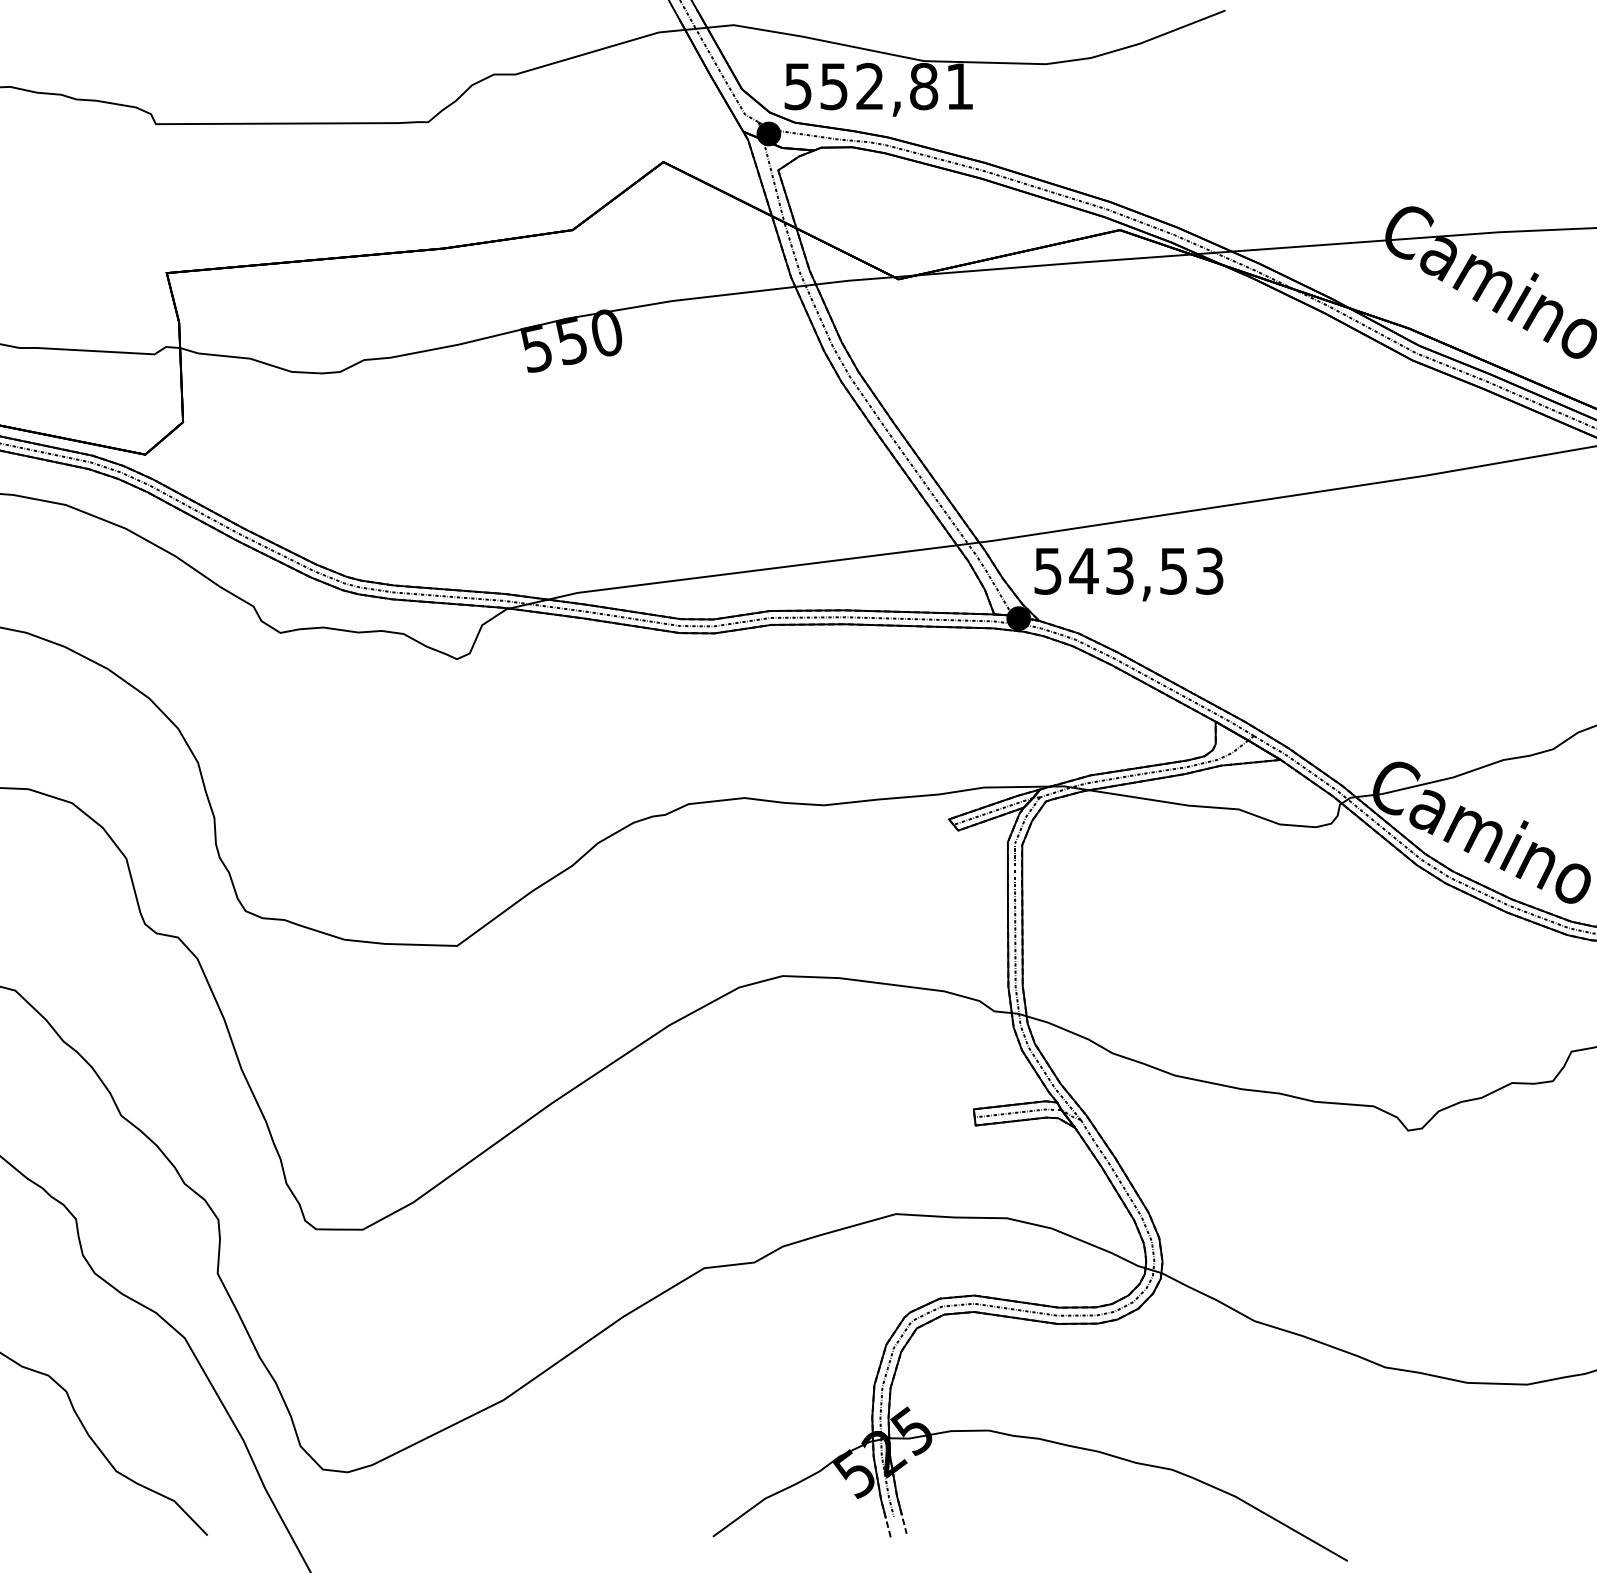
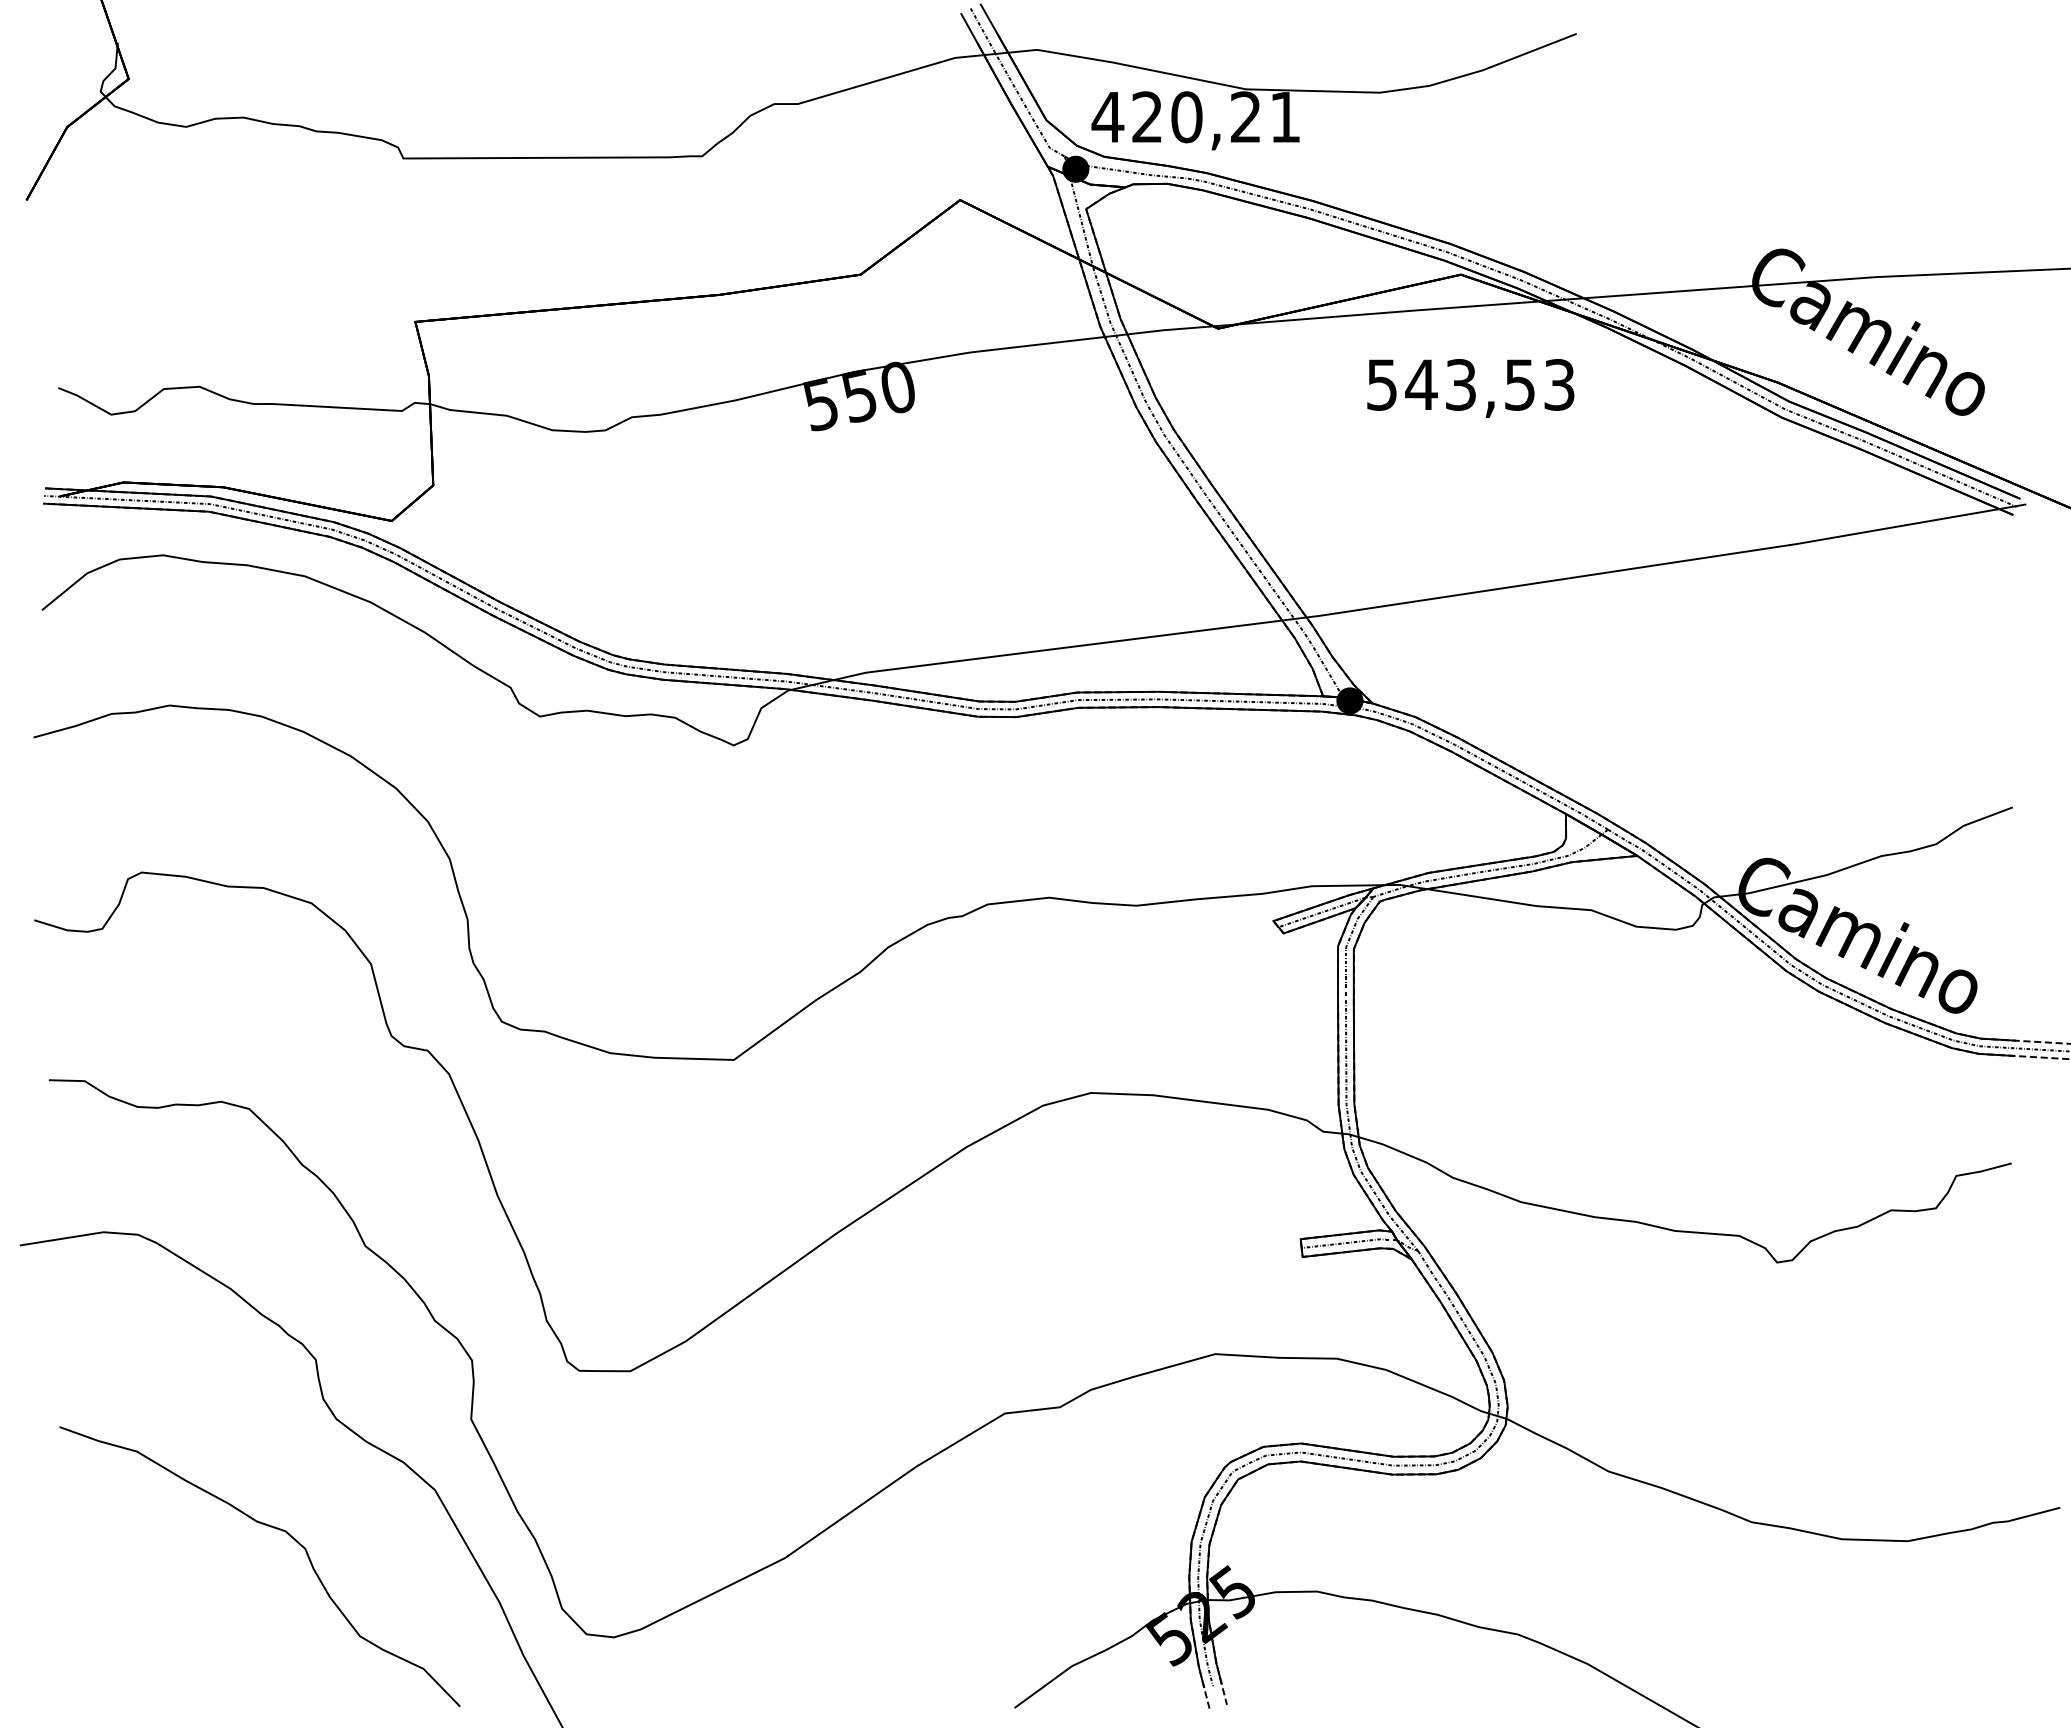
text: (860, 86) -> (1176, 117), 552,81 -> 420,21
text: (1128, 574) -> (1470, 388), moved

